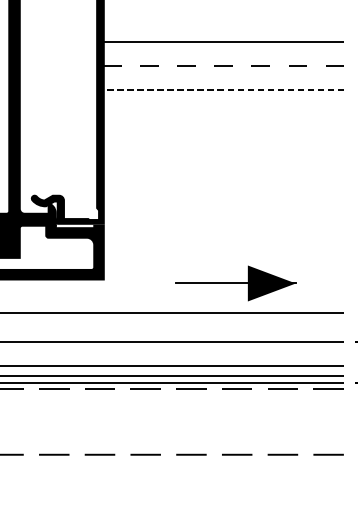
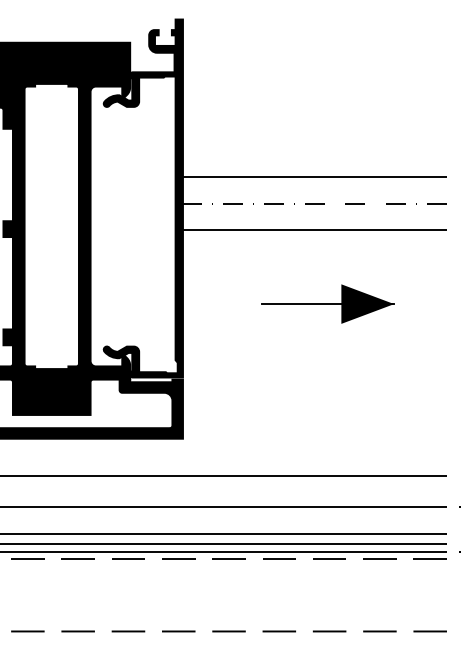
line: (223, 90) -> (314, 230), dashed -> solid
part: (235, 282) -> (327, 303), moved

